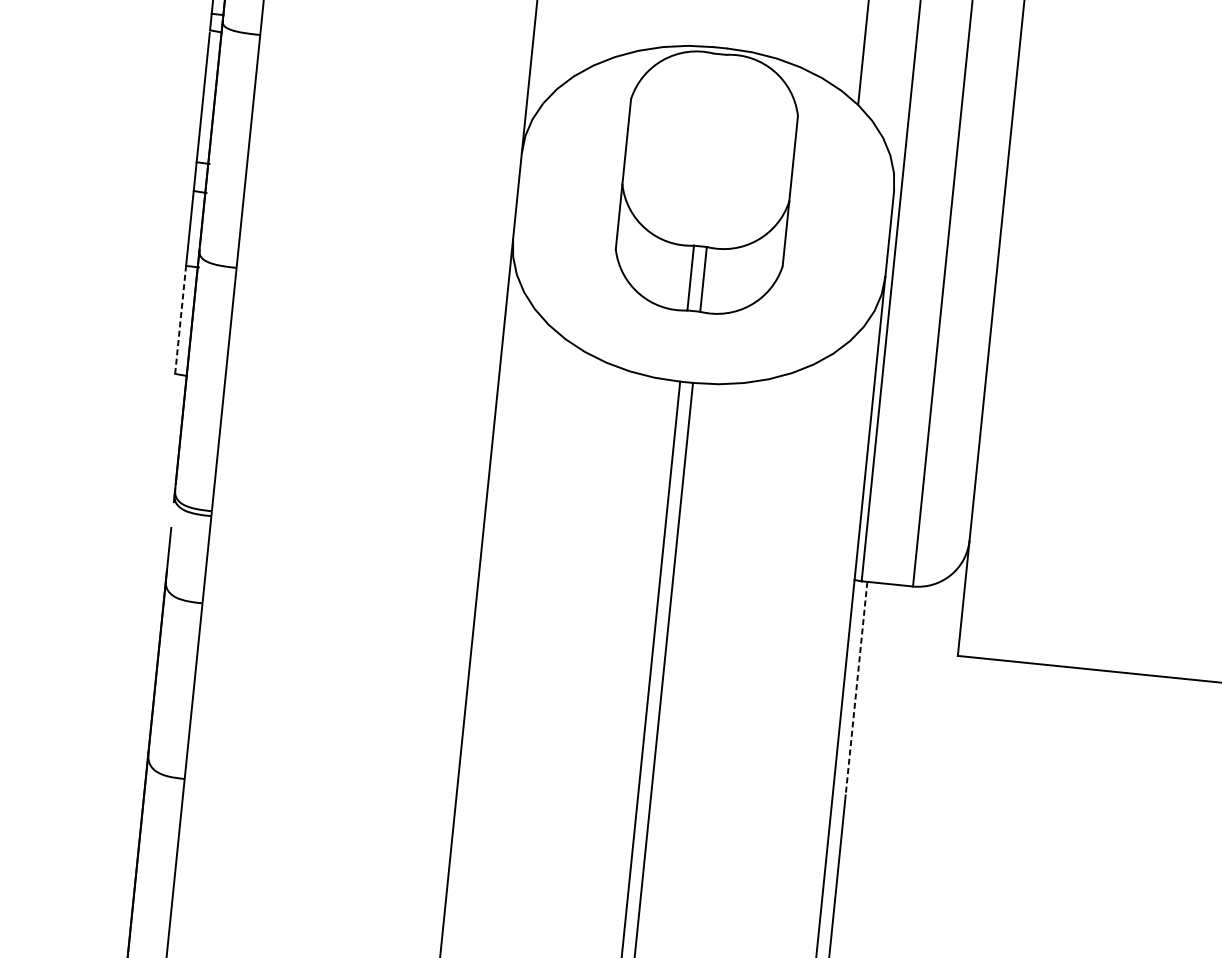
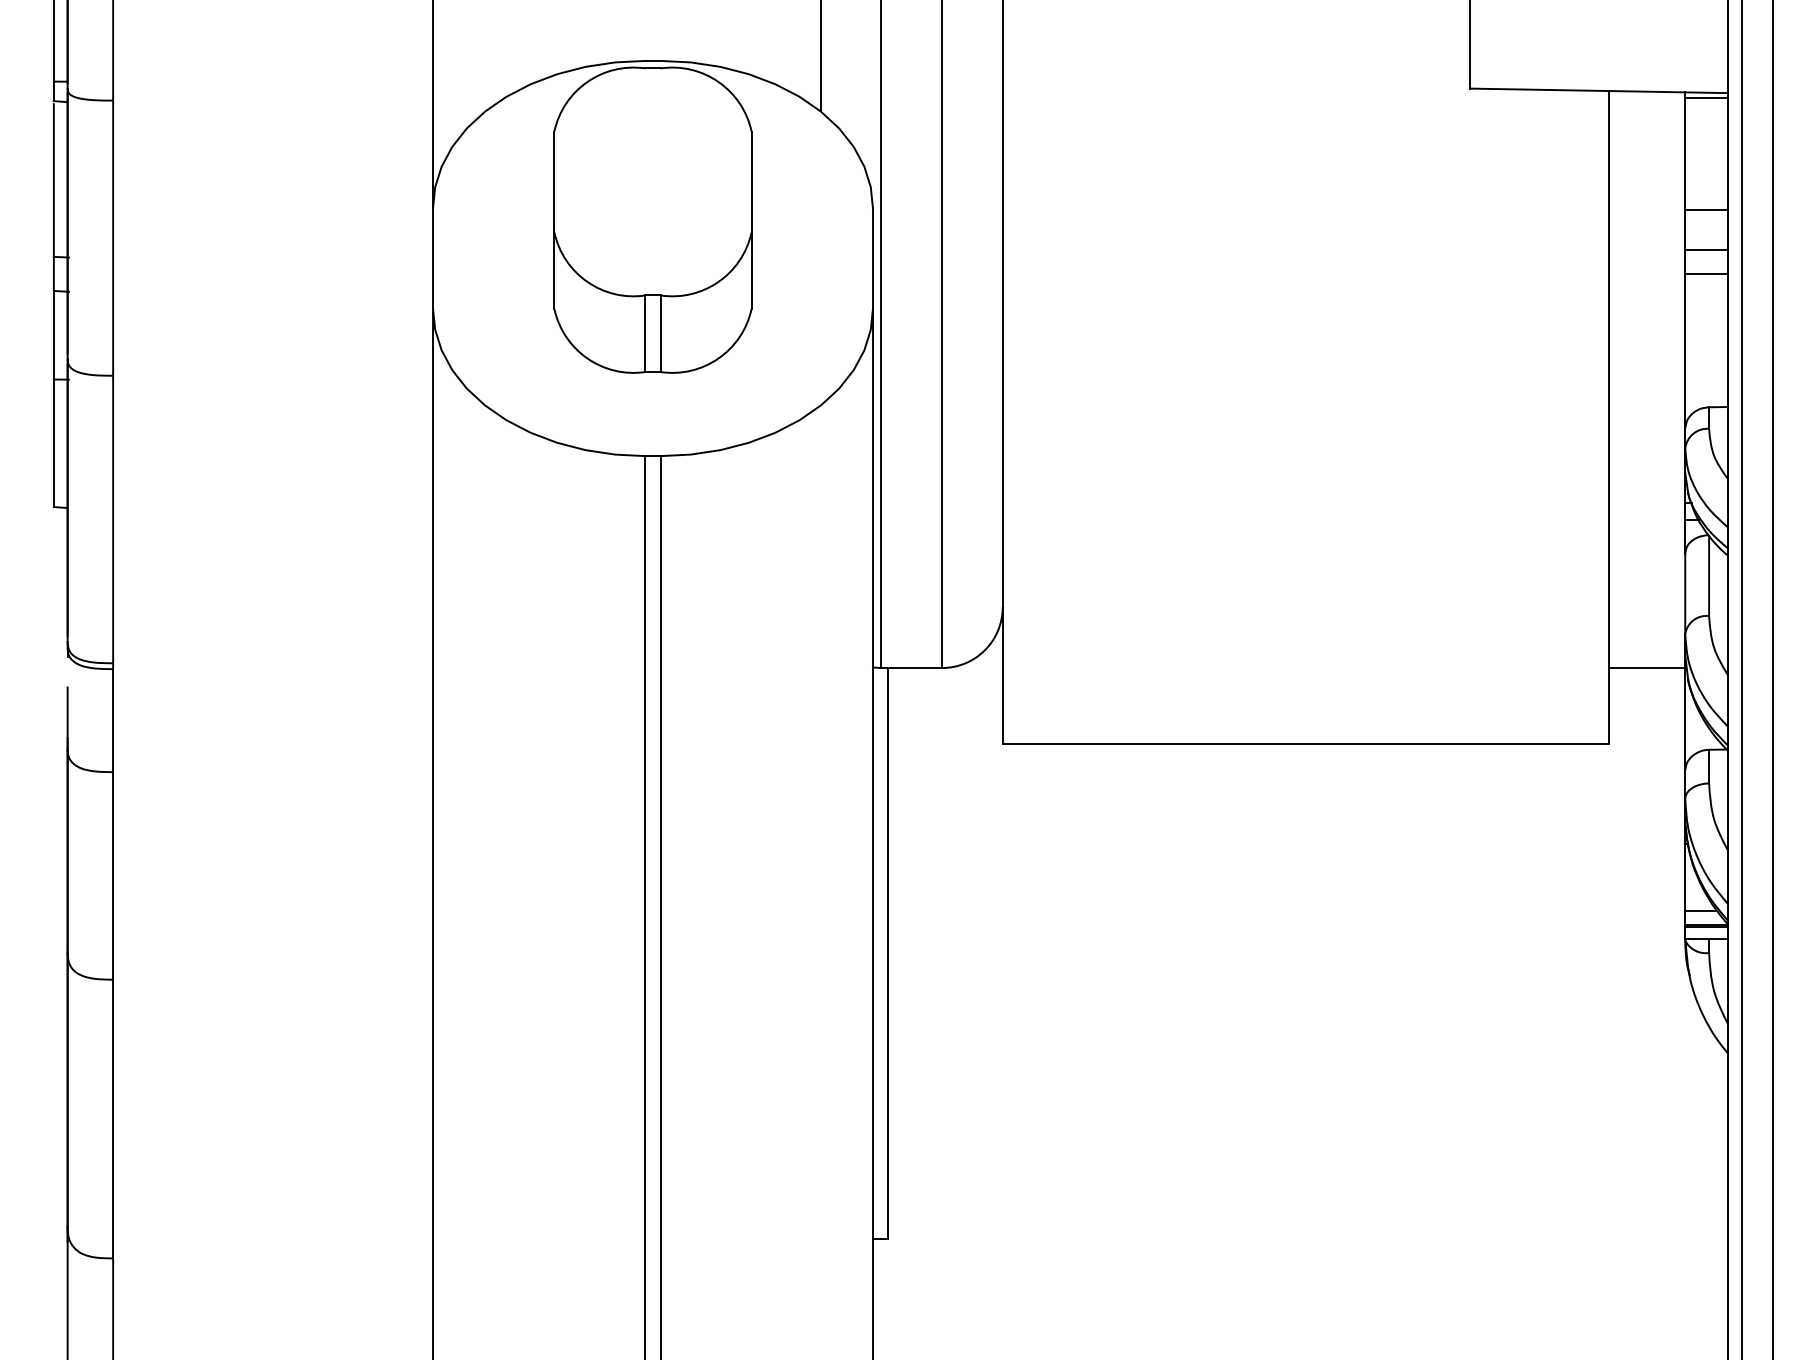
line: (180, 320) -> (53, 443), dashed -> solid
line: (856, 688) -> (888, 794), dashed -> solid

